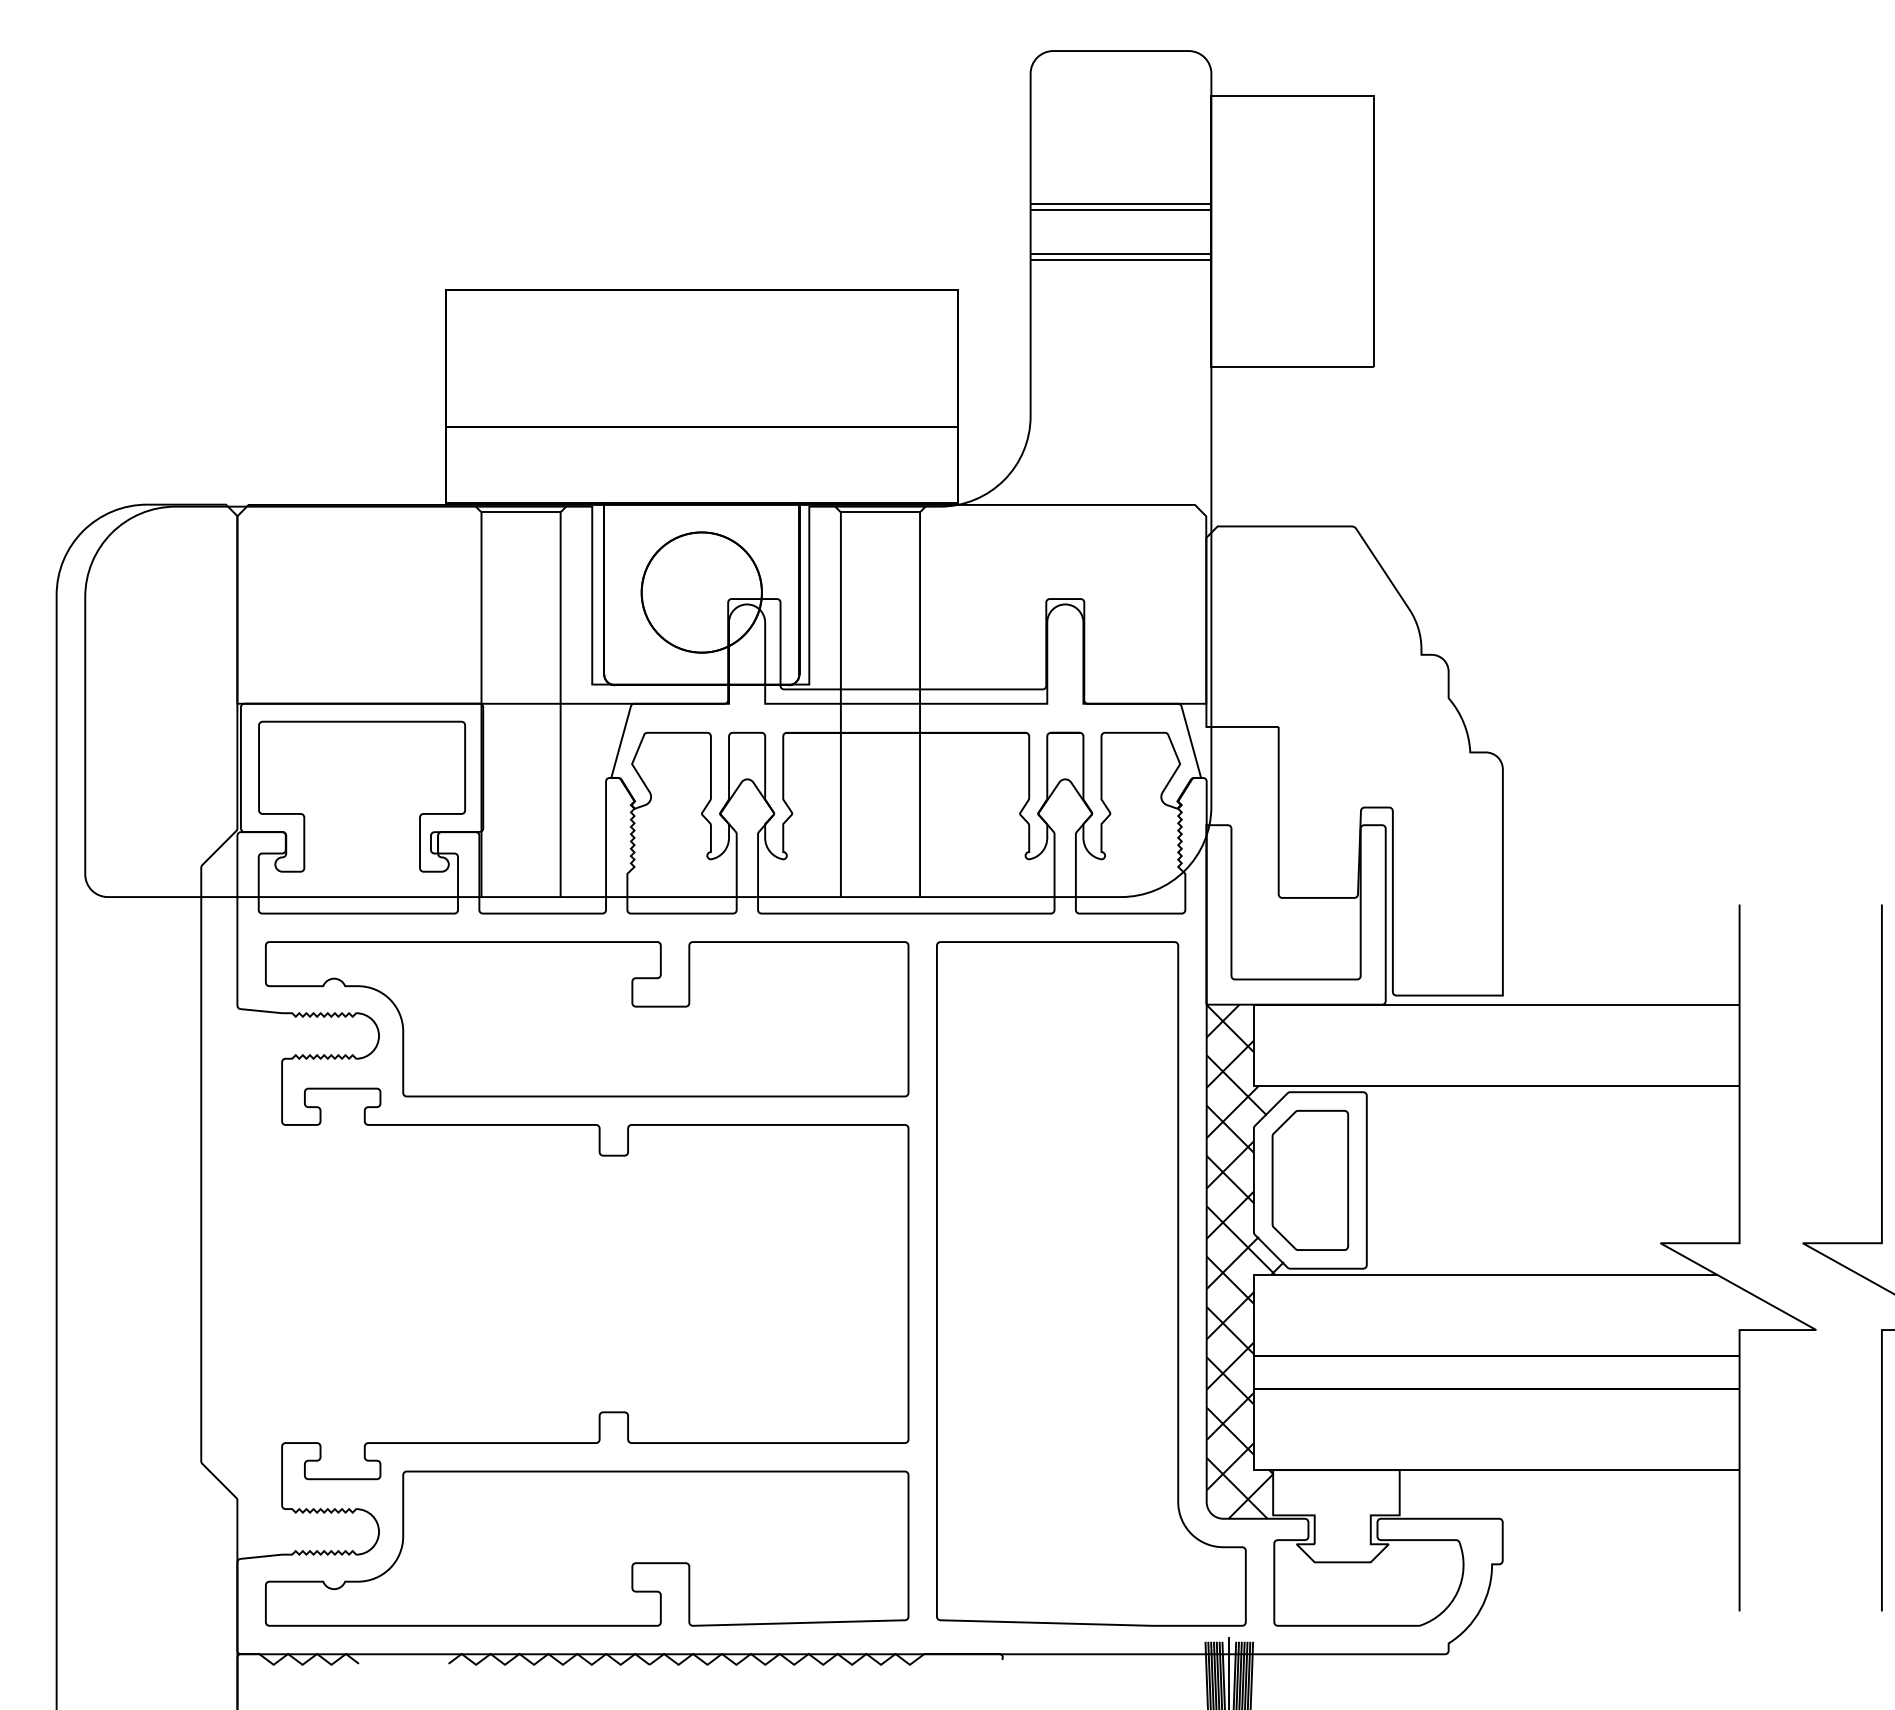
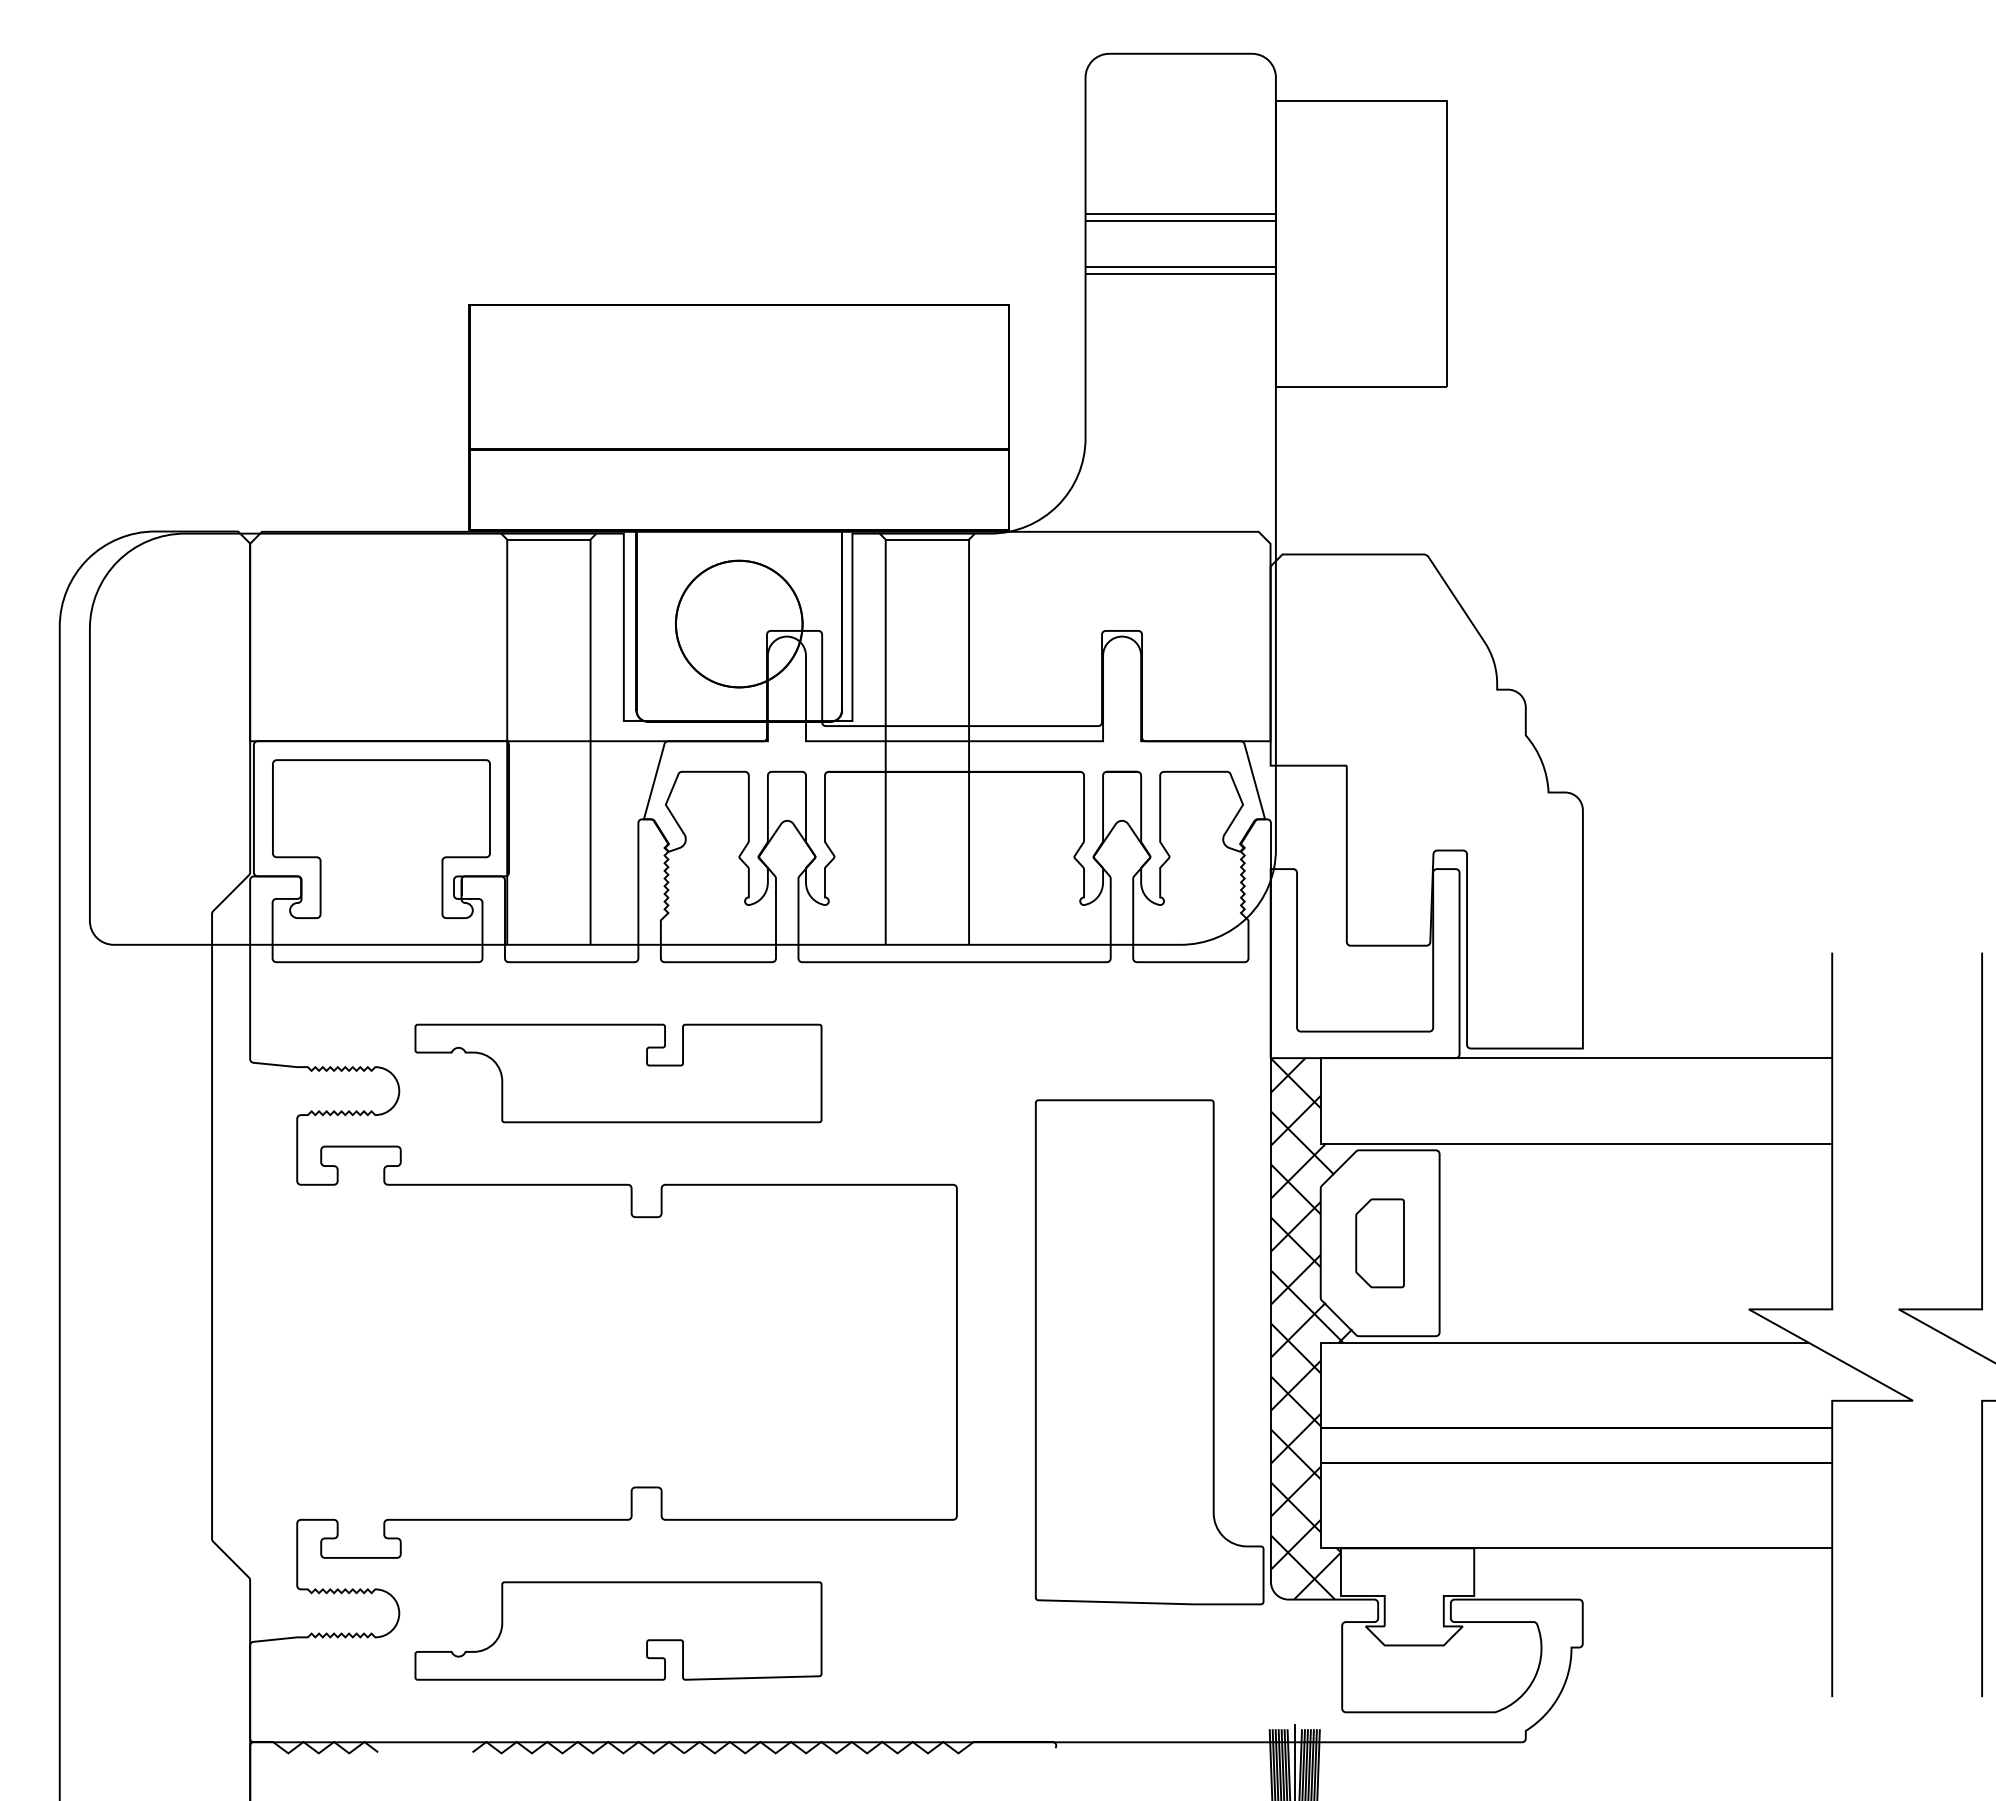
part: (587, 1019) -> (618, 1073), size x0.6
part: (1309, 1180) -> (1379, 1243), size x0.6
part: (1091, 1284) -> (1149, 1352), size x0.7
part: (587, 1548) -> (618, 1630), size x0.6

